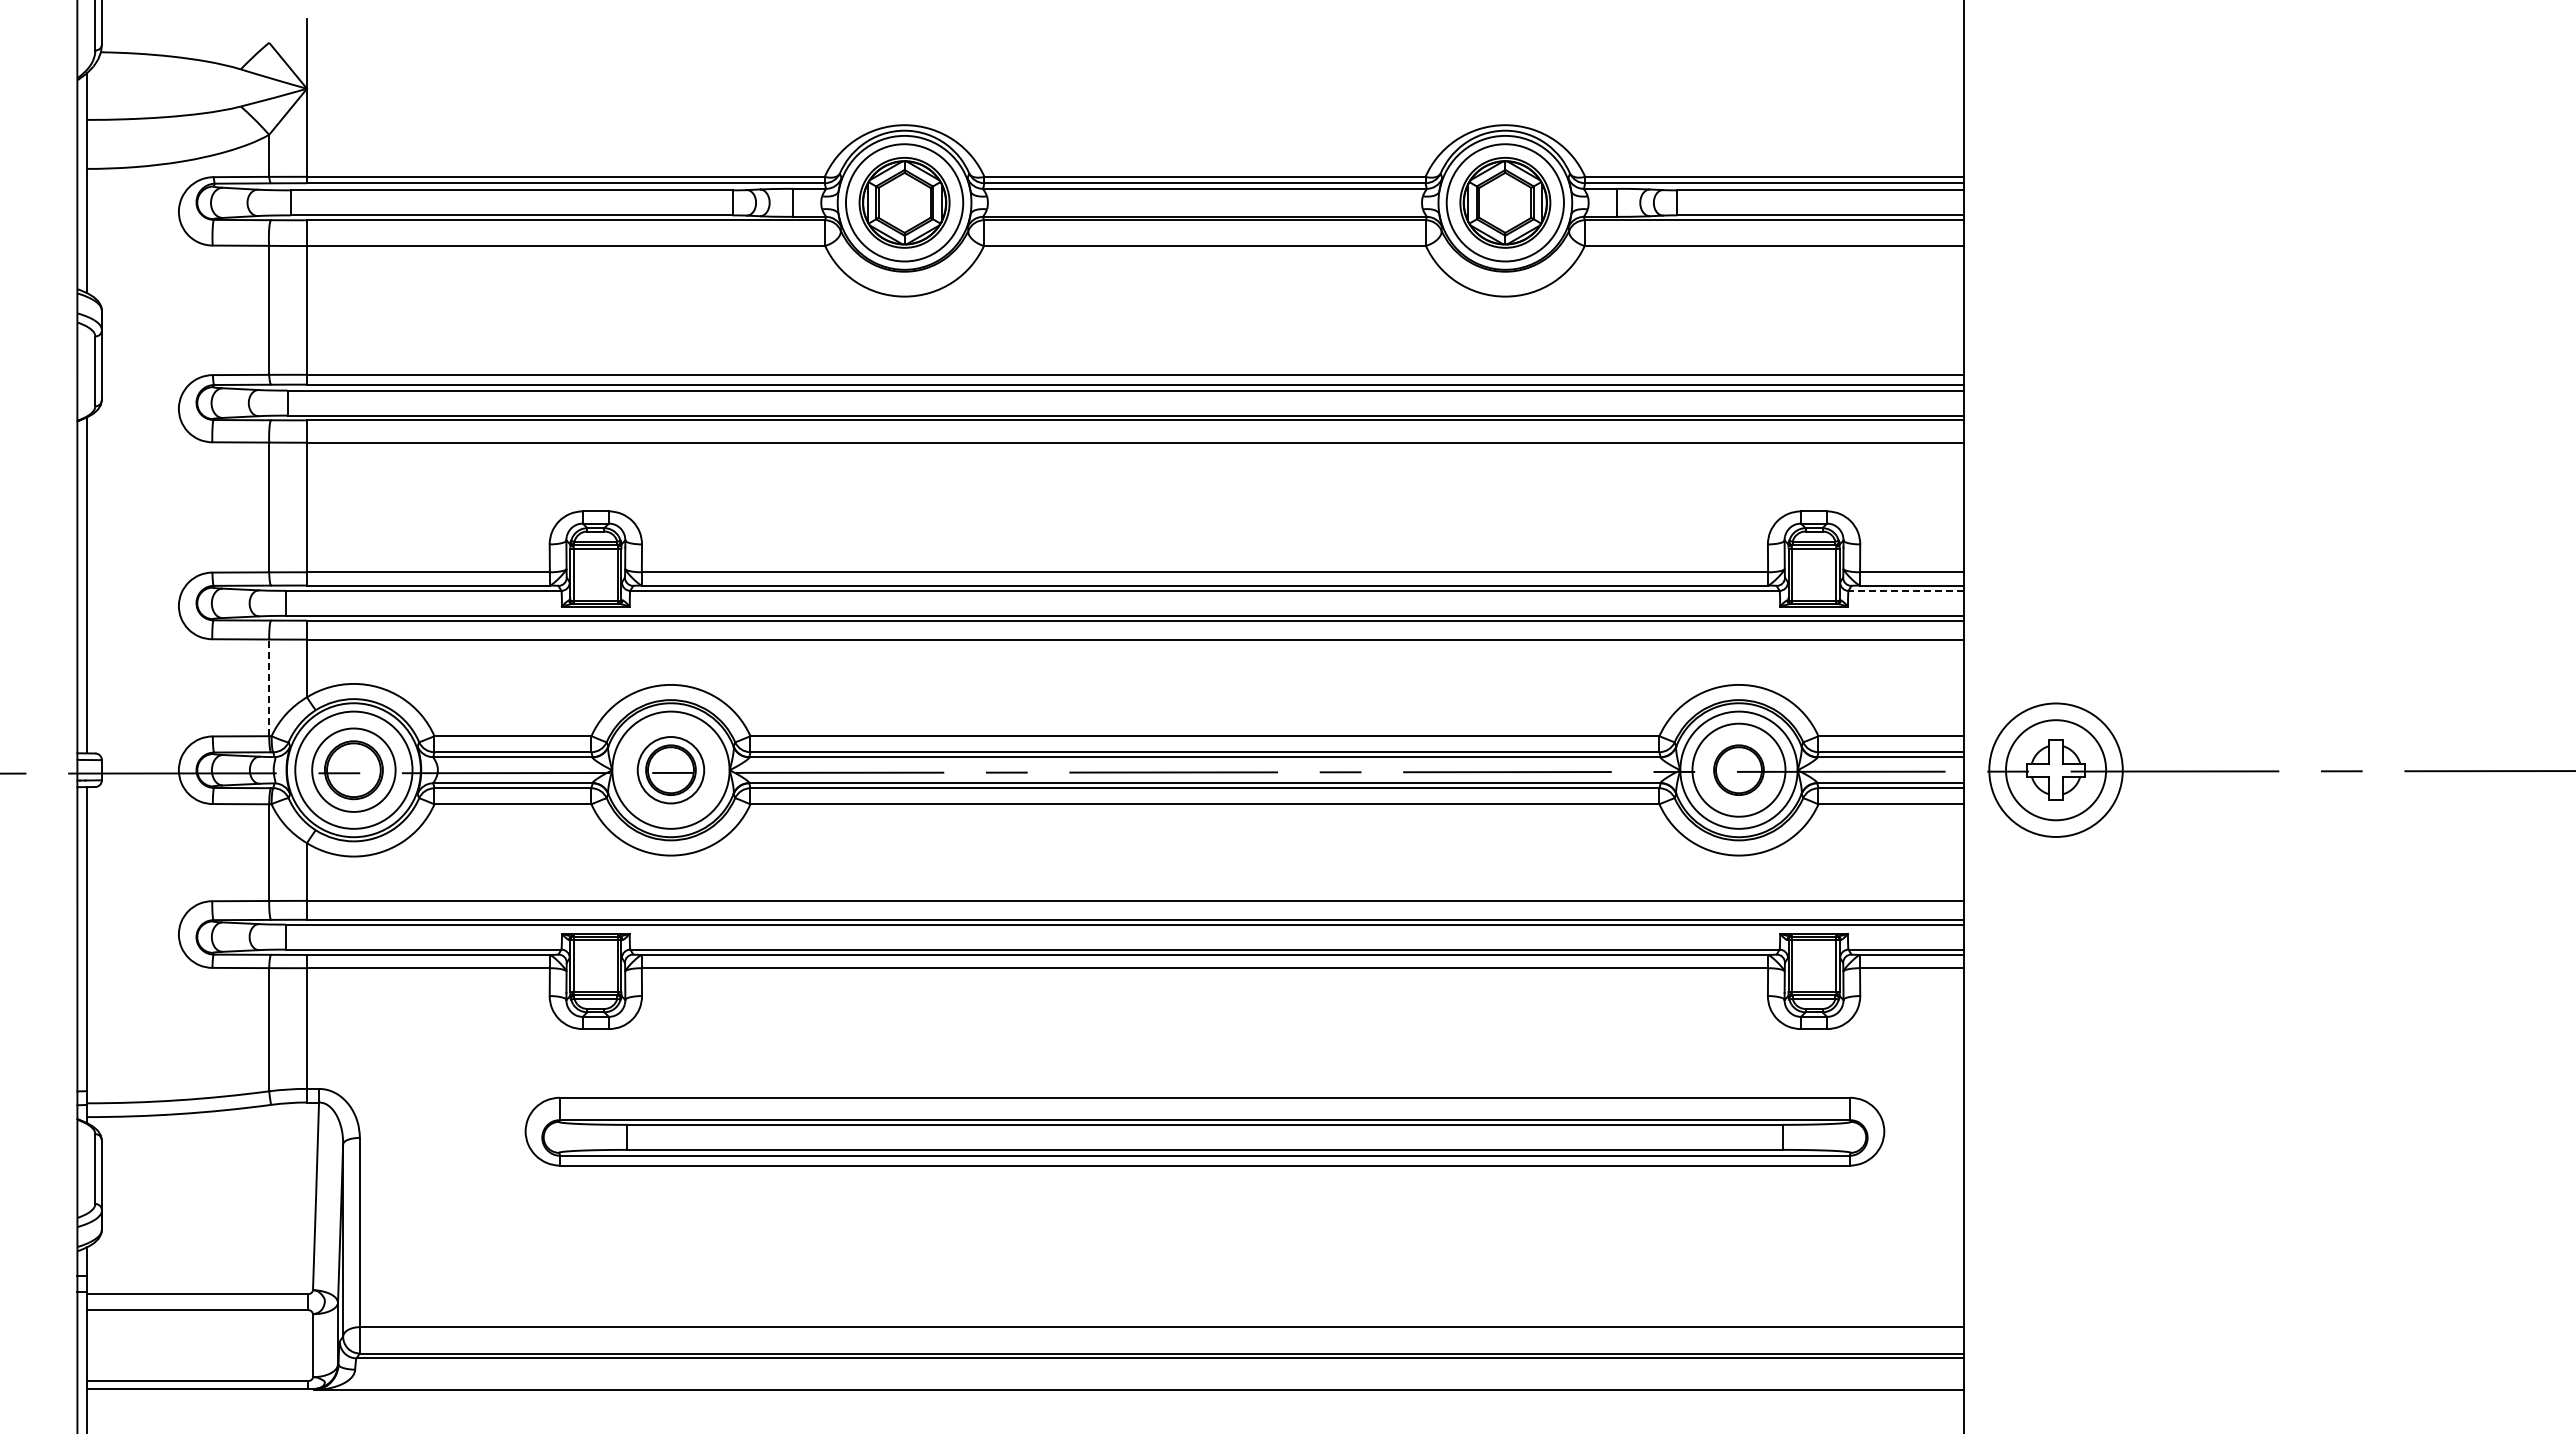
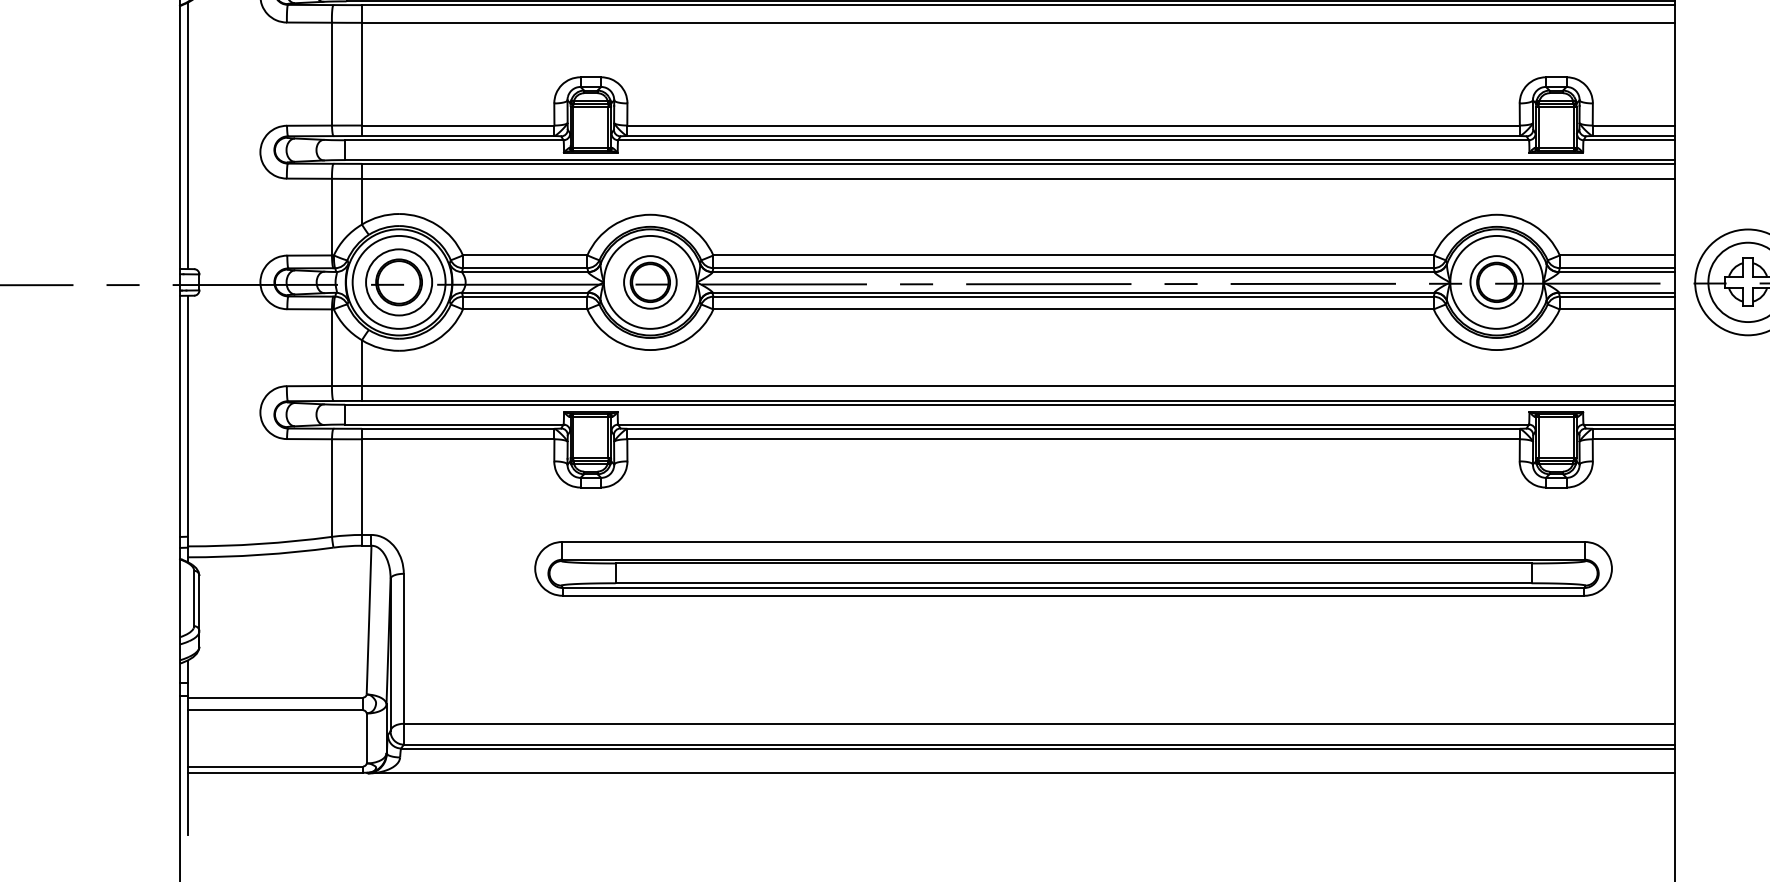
line: (1906, 590) -> (1629, 139), dashed -> solid
line: (269, 687) -> (332, 216), dashed -> solid
circle: (1738, 770) -> (1496, 282), size x0.71

